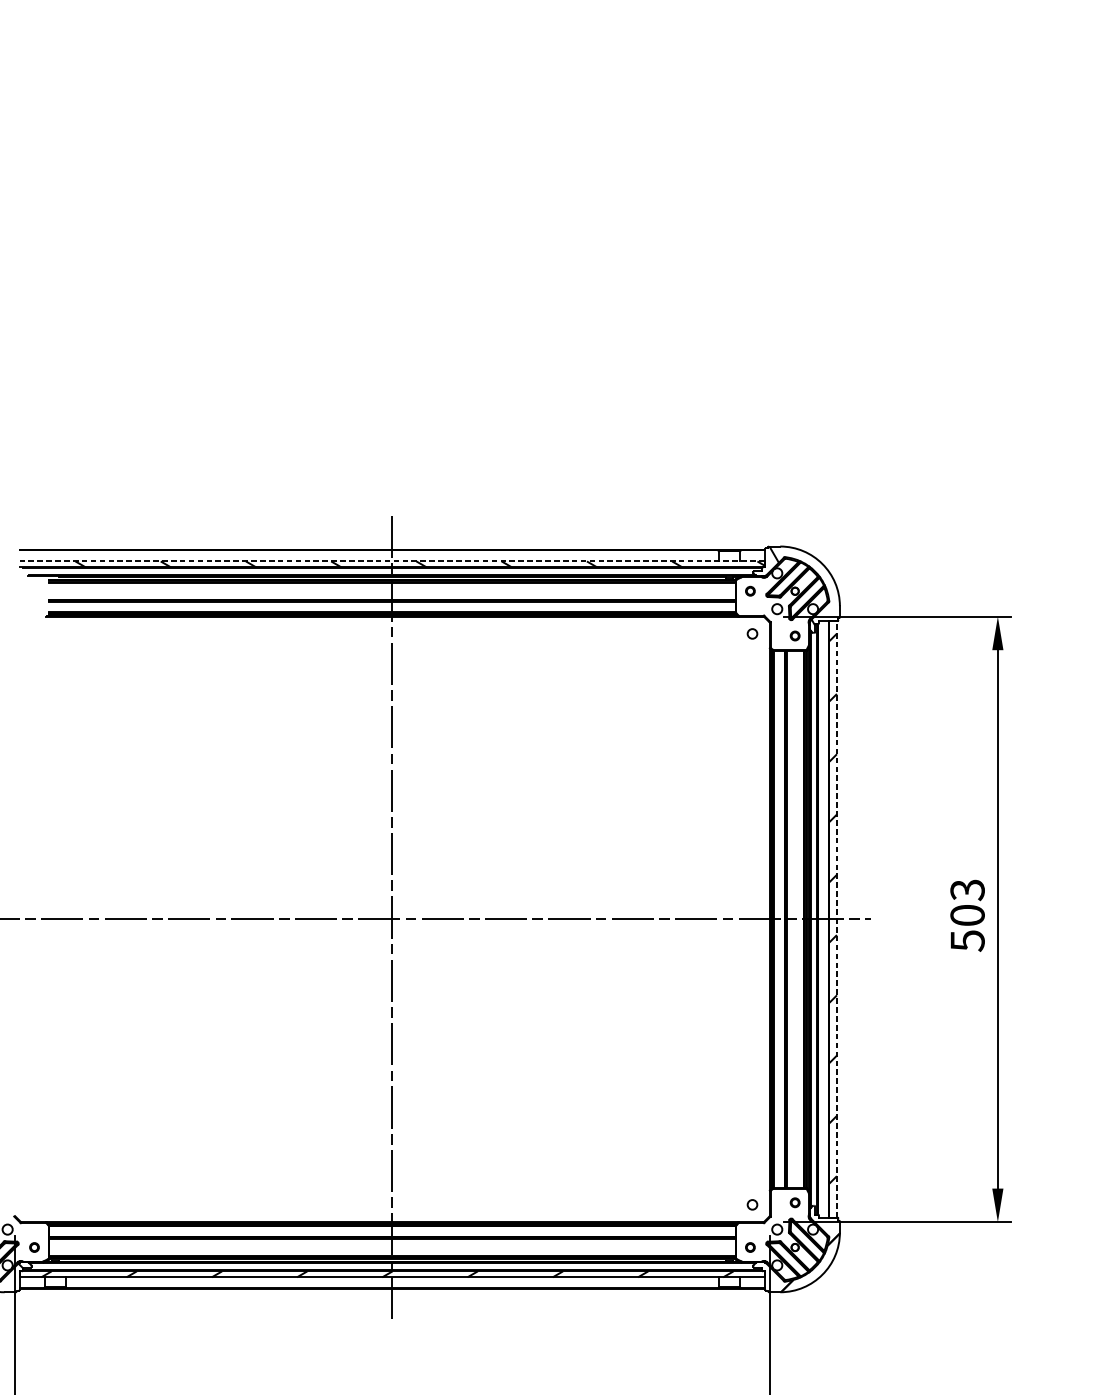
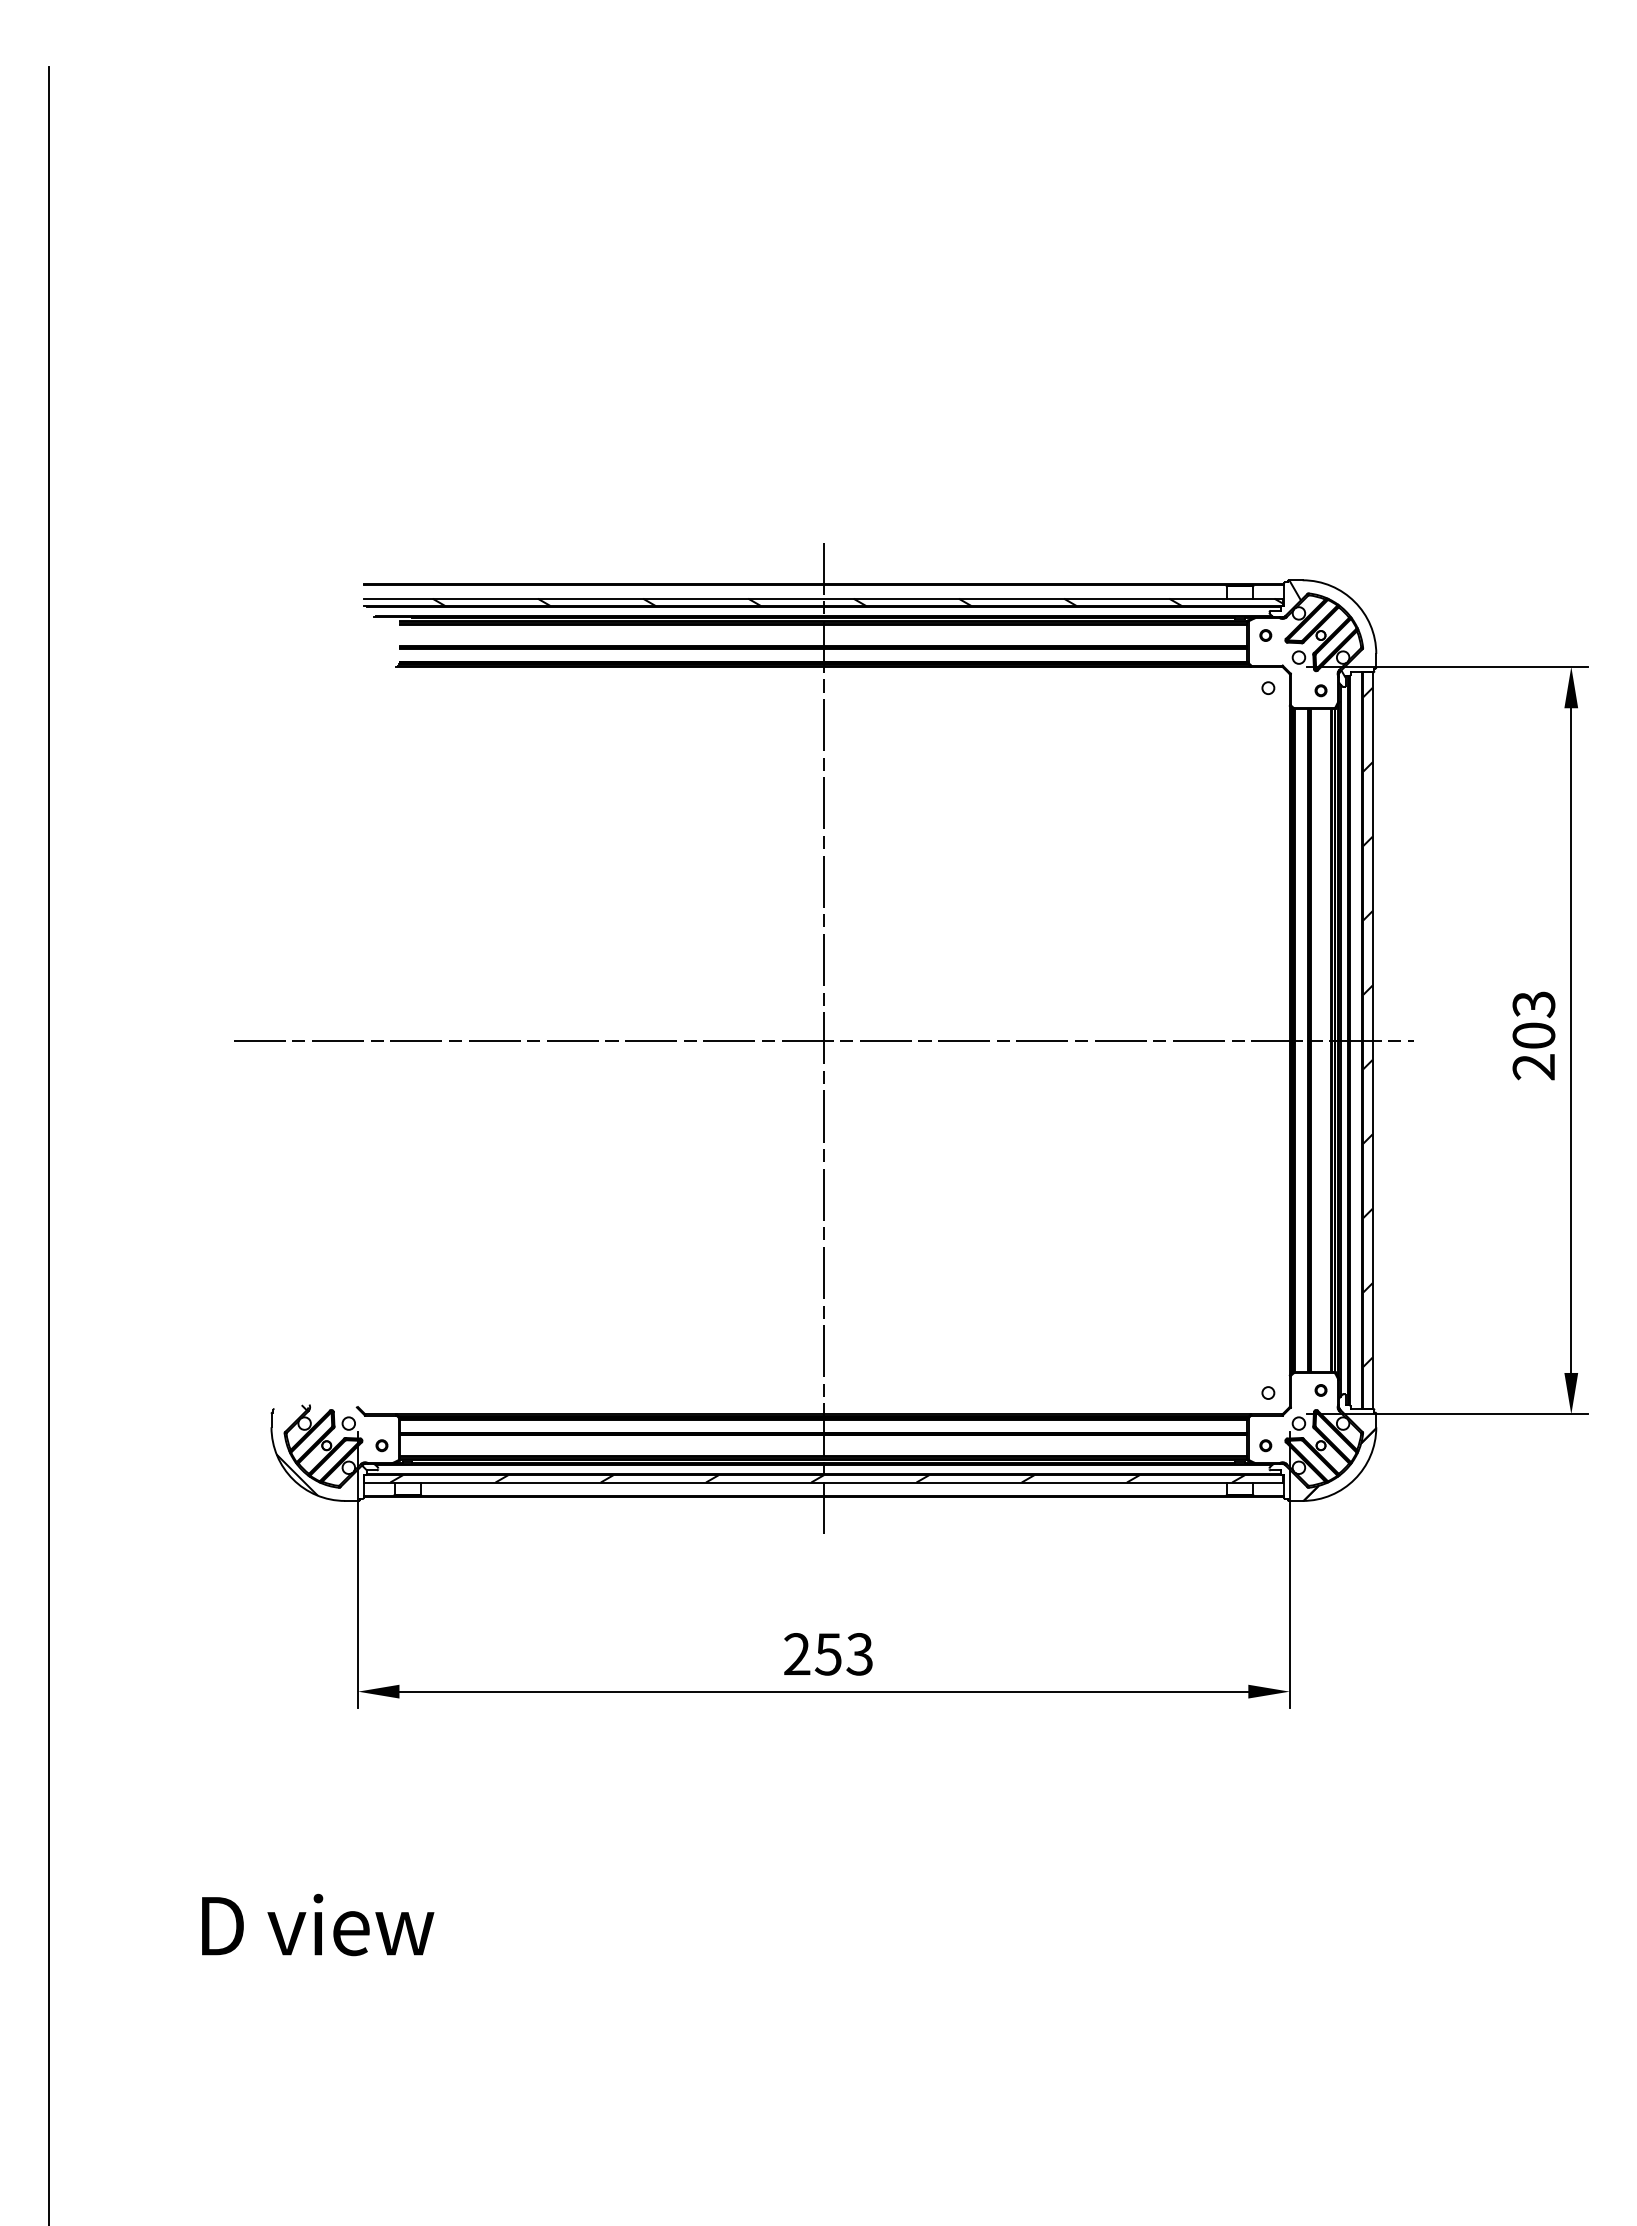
line: (392, 561) -> (823, 598), dashed -> solid
line: (836, 919) -> (1372, 1040), dashed -> solid
text: (967, 941) -> (1533, 1067), 503 -> 203

